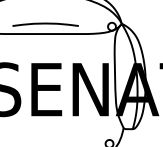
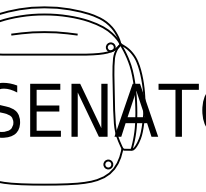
curve: (45, 23) -> (44, 32), moved

